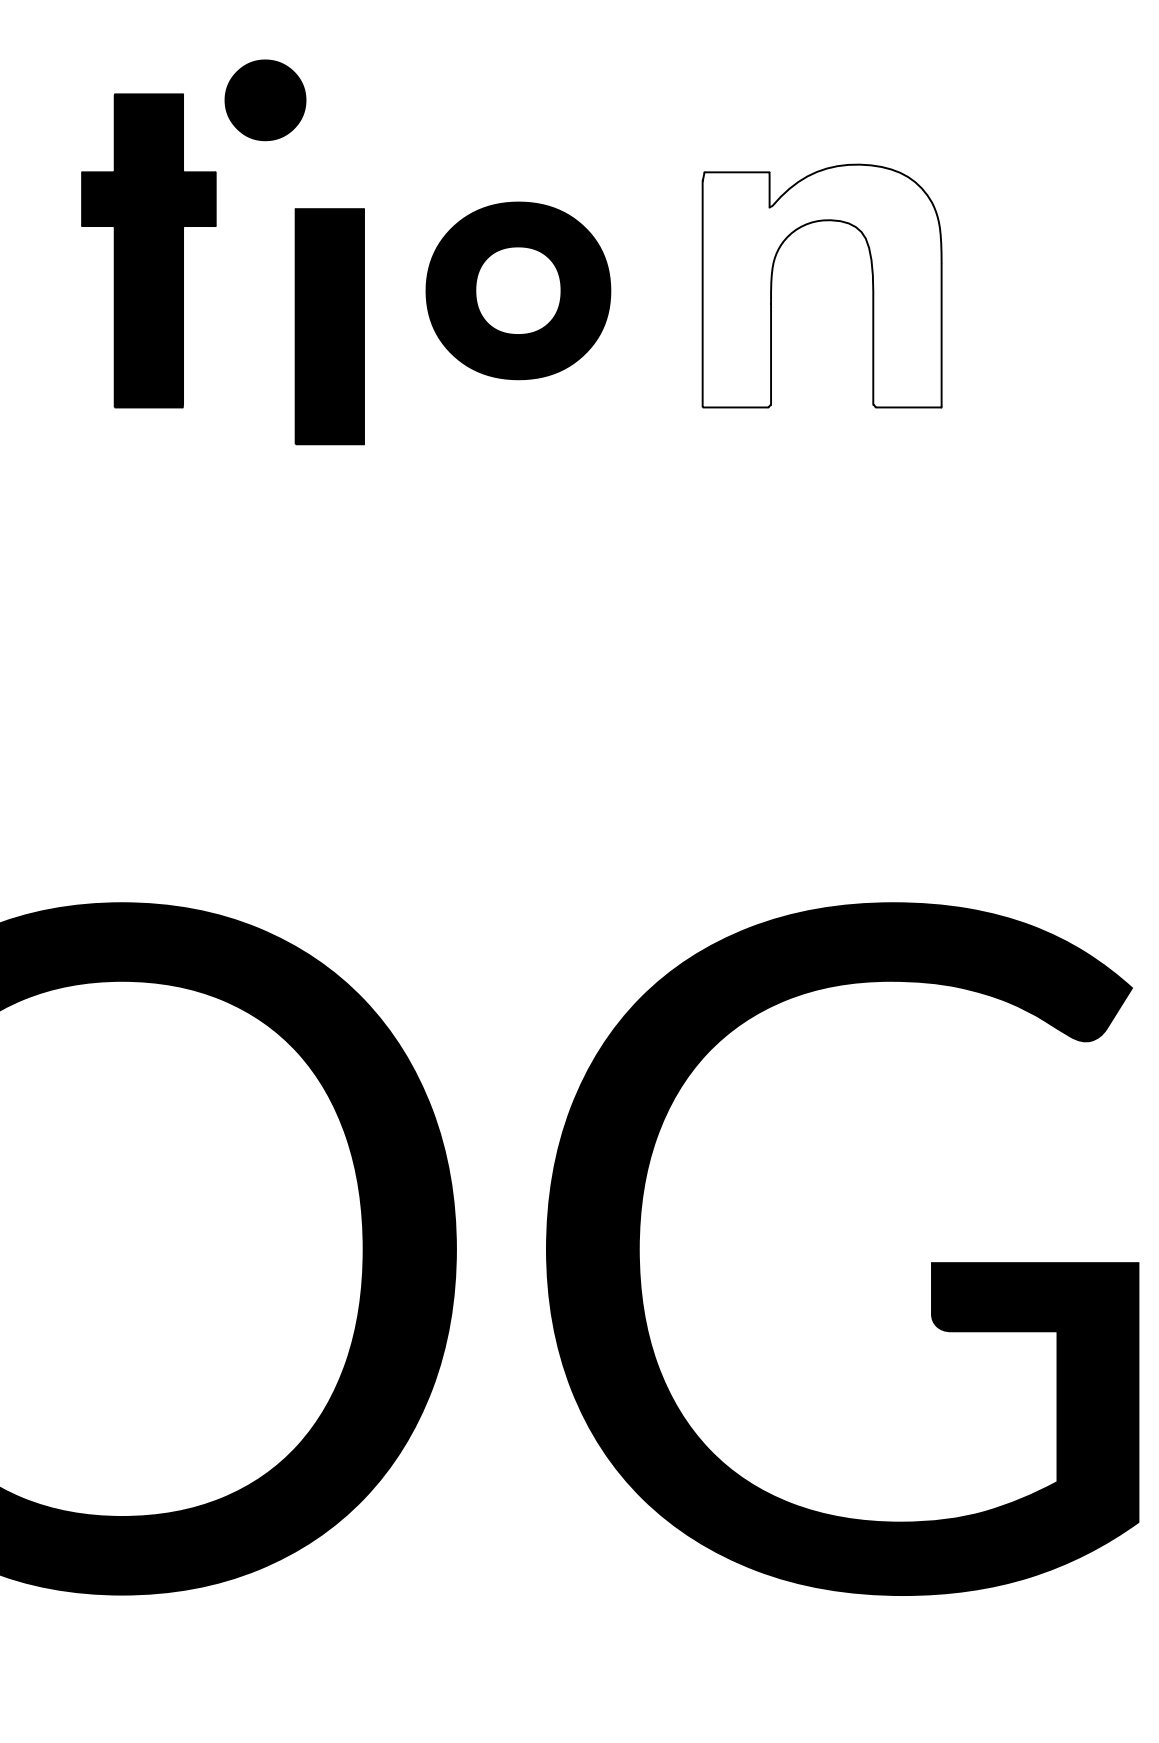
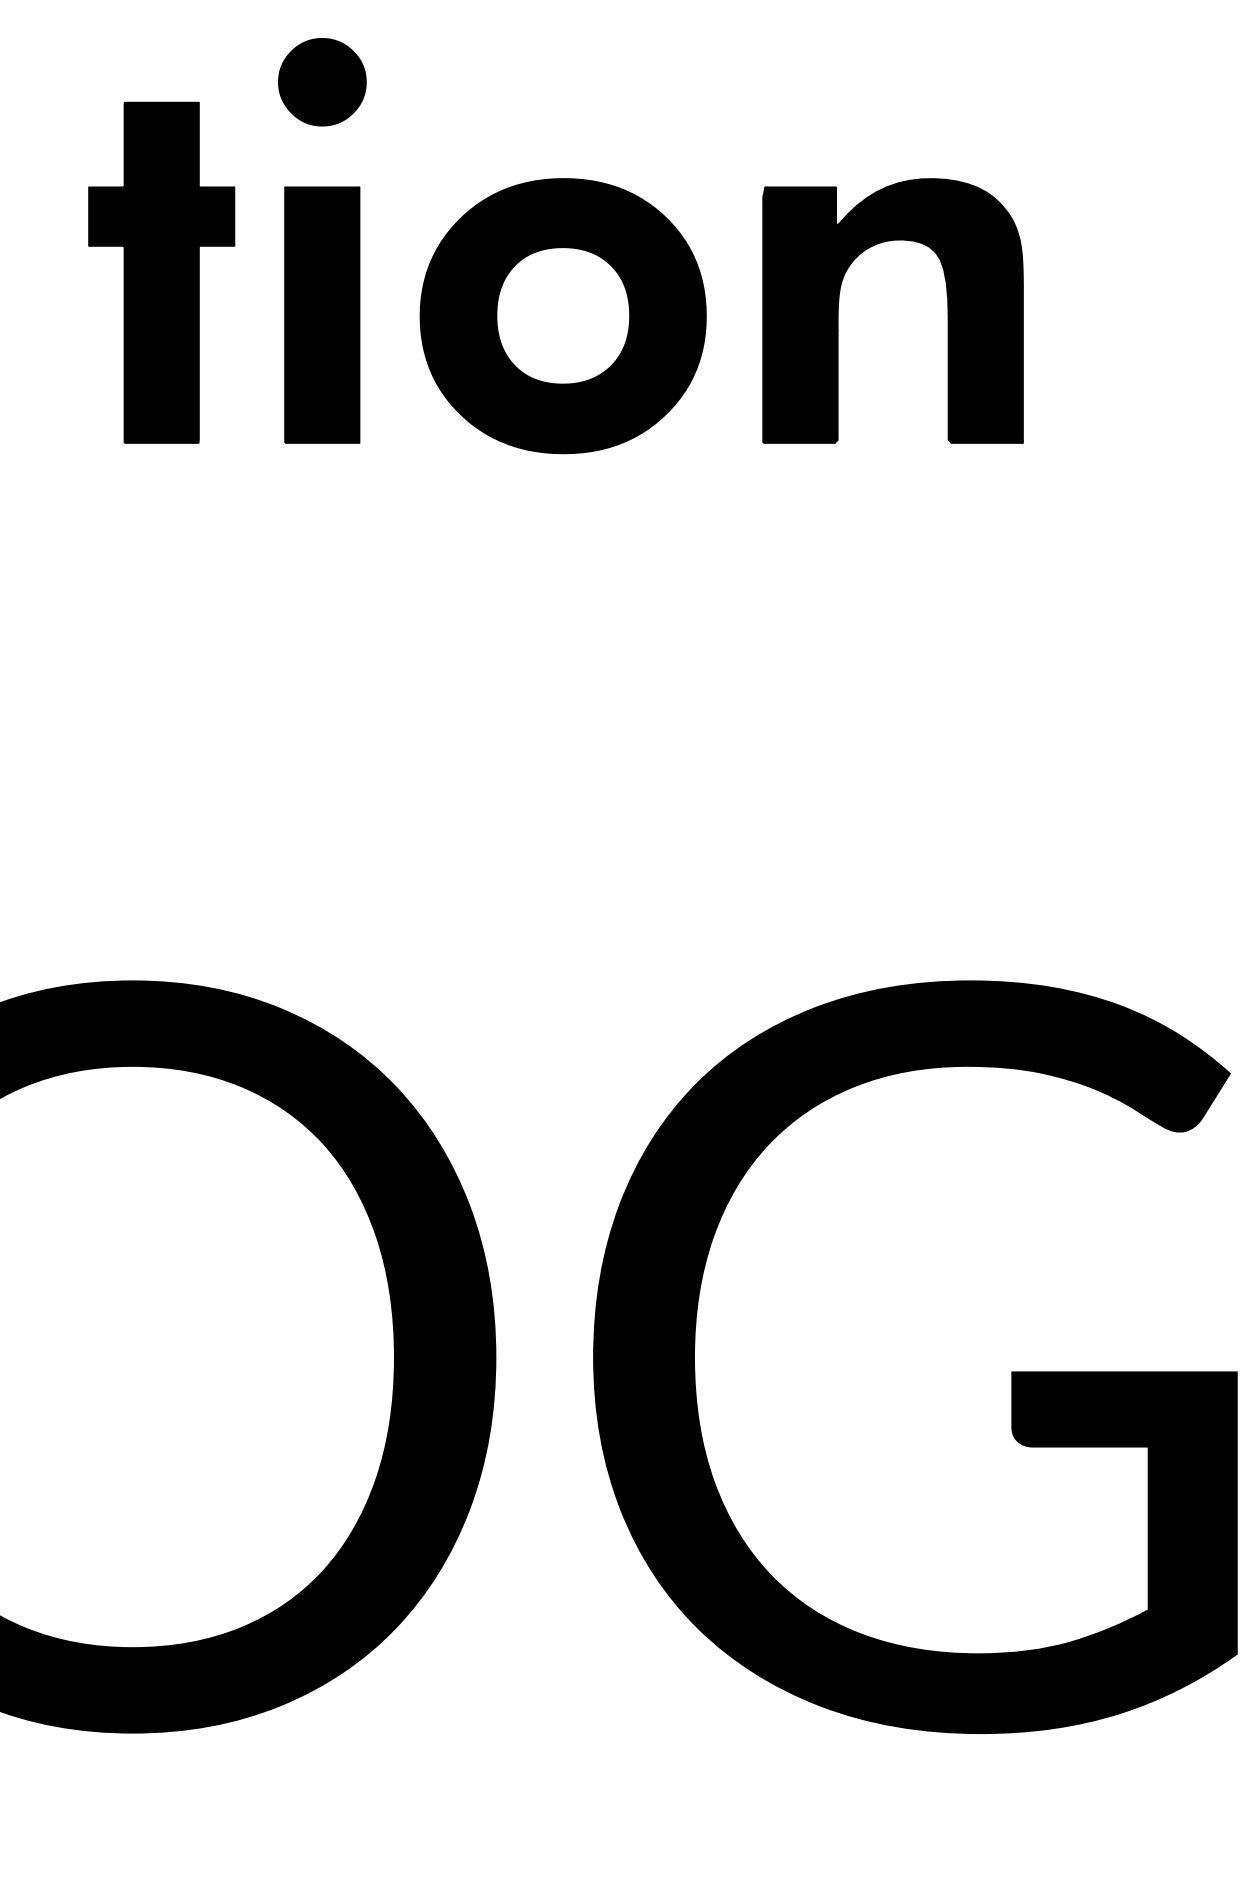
part: (265, 100) -> (322, 82), moved
fill: (821, 285) -> (892, 310), added
part: (517, 291) -> (562, 316), size x1.43
part: (330, 326) -> (322, 314), moved

